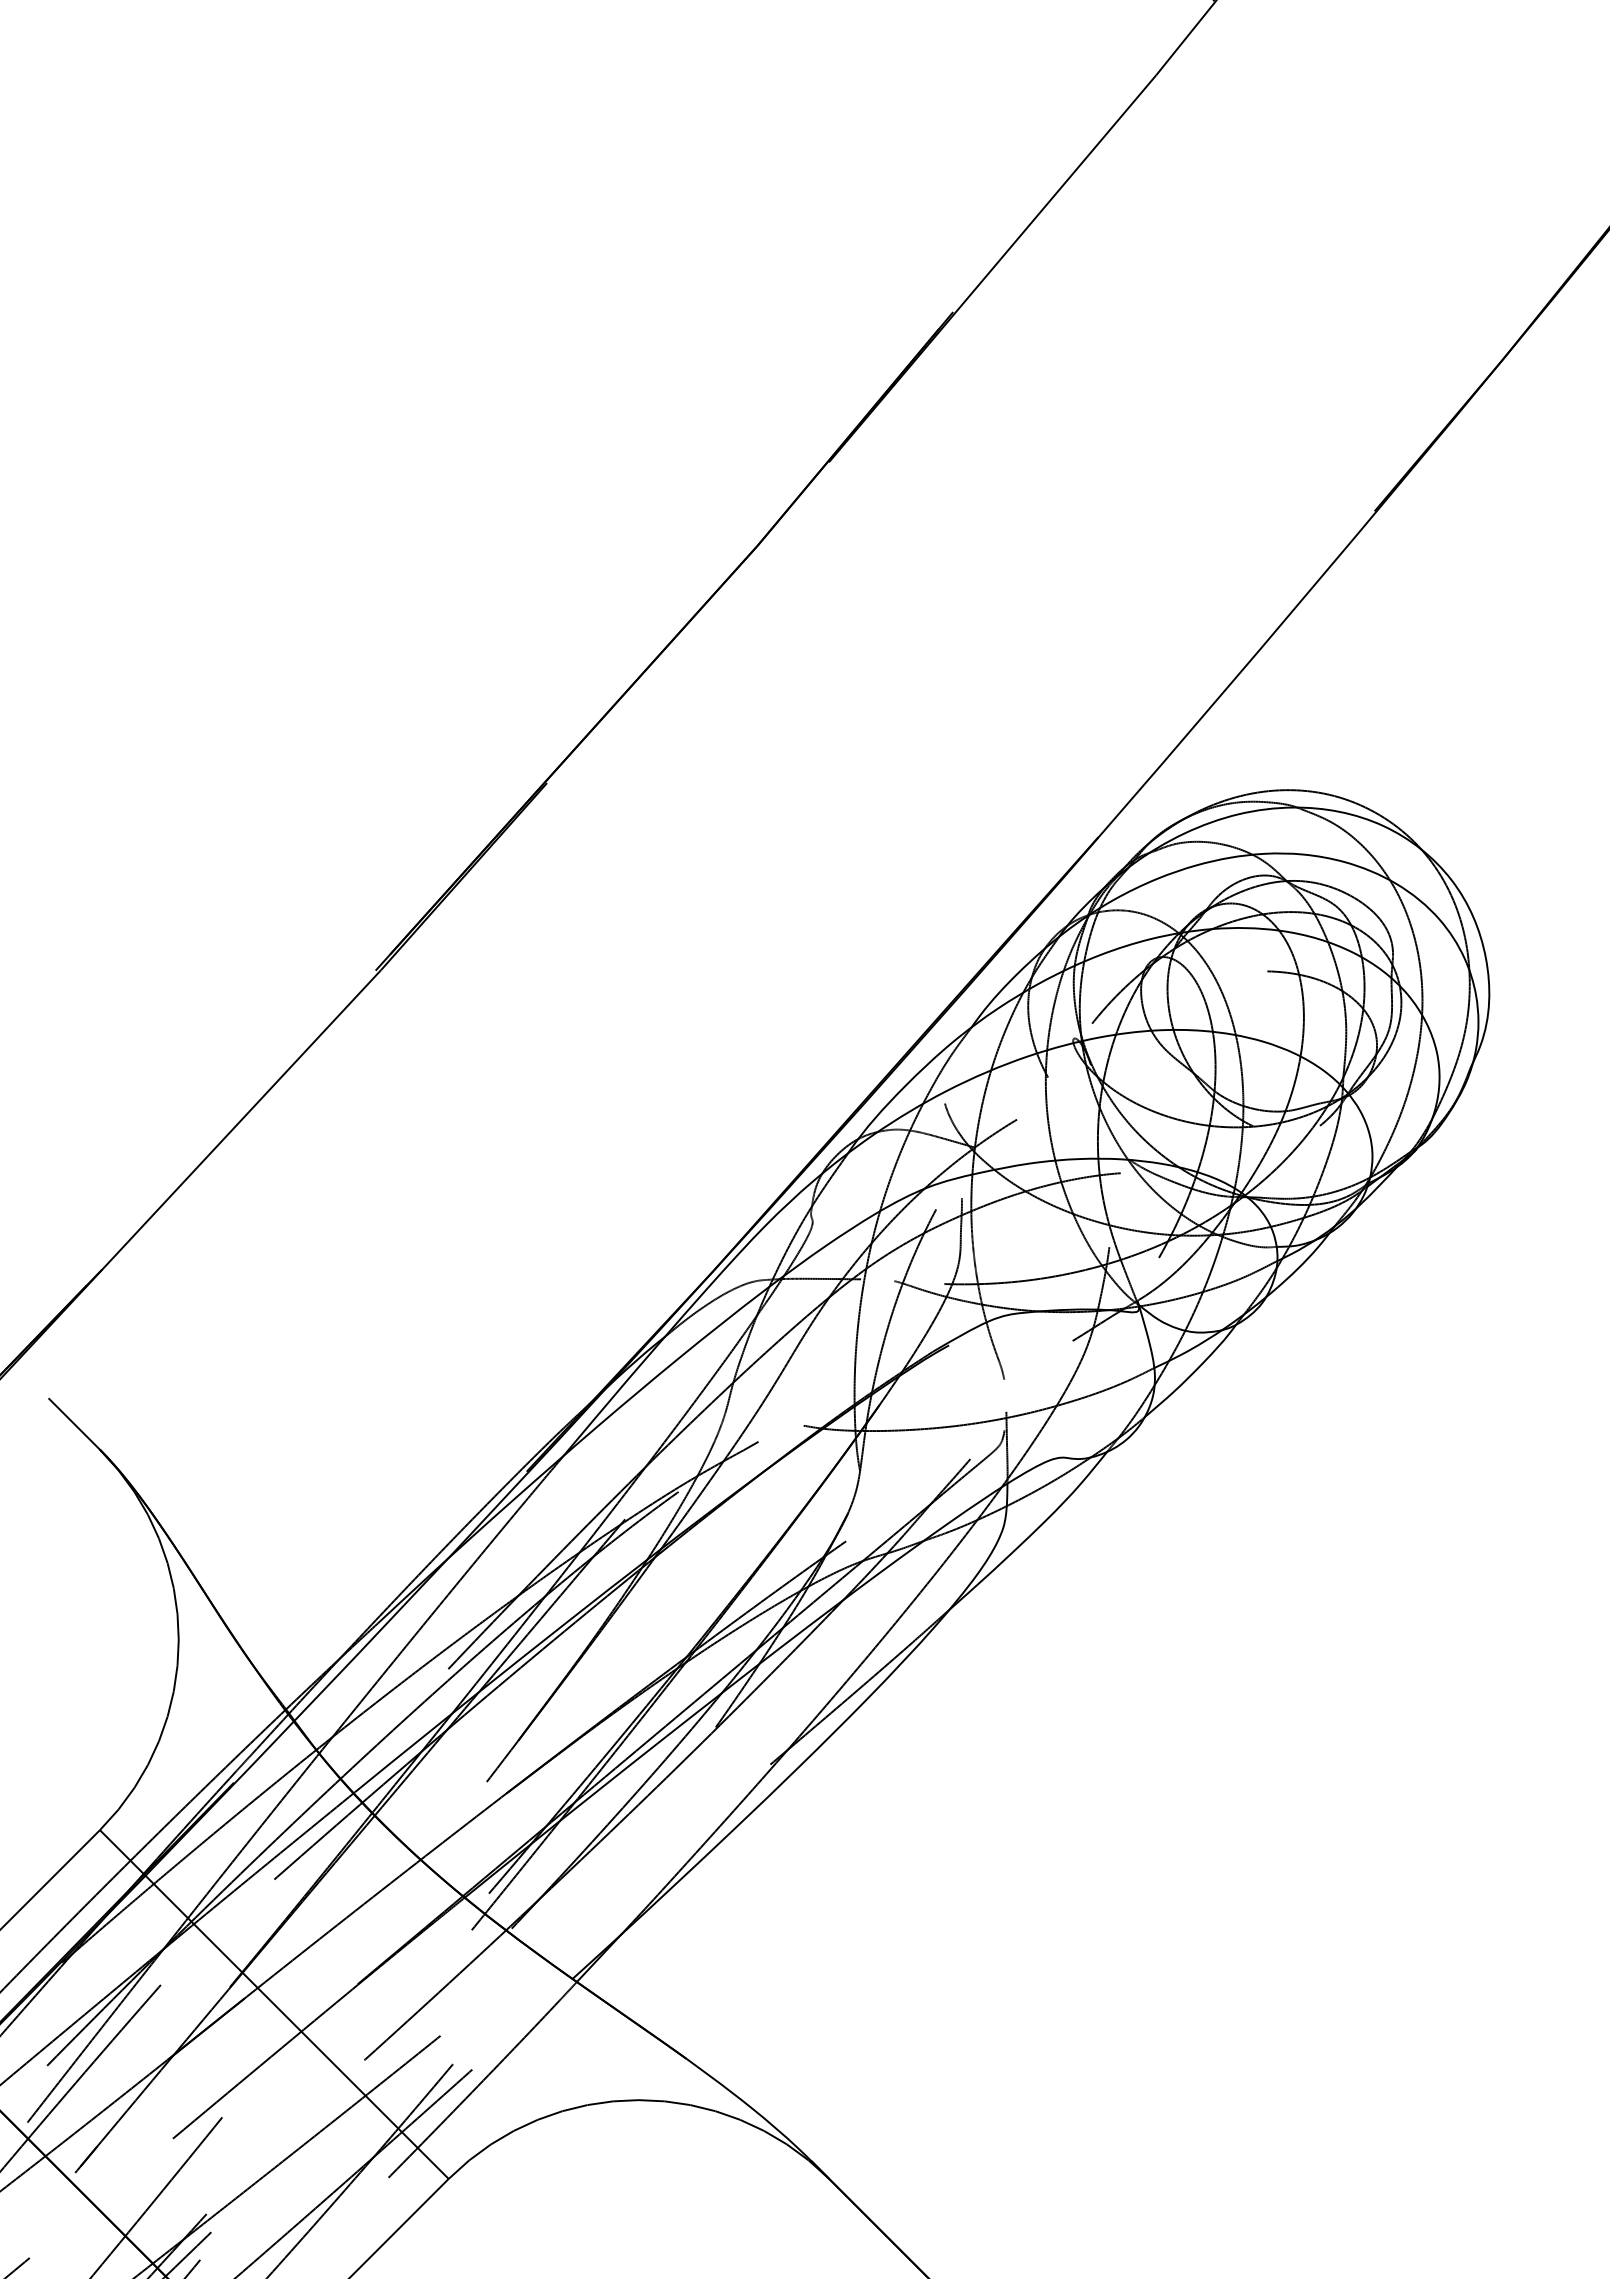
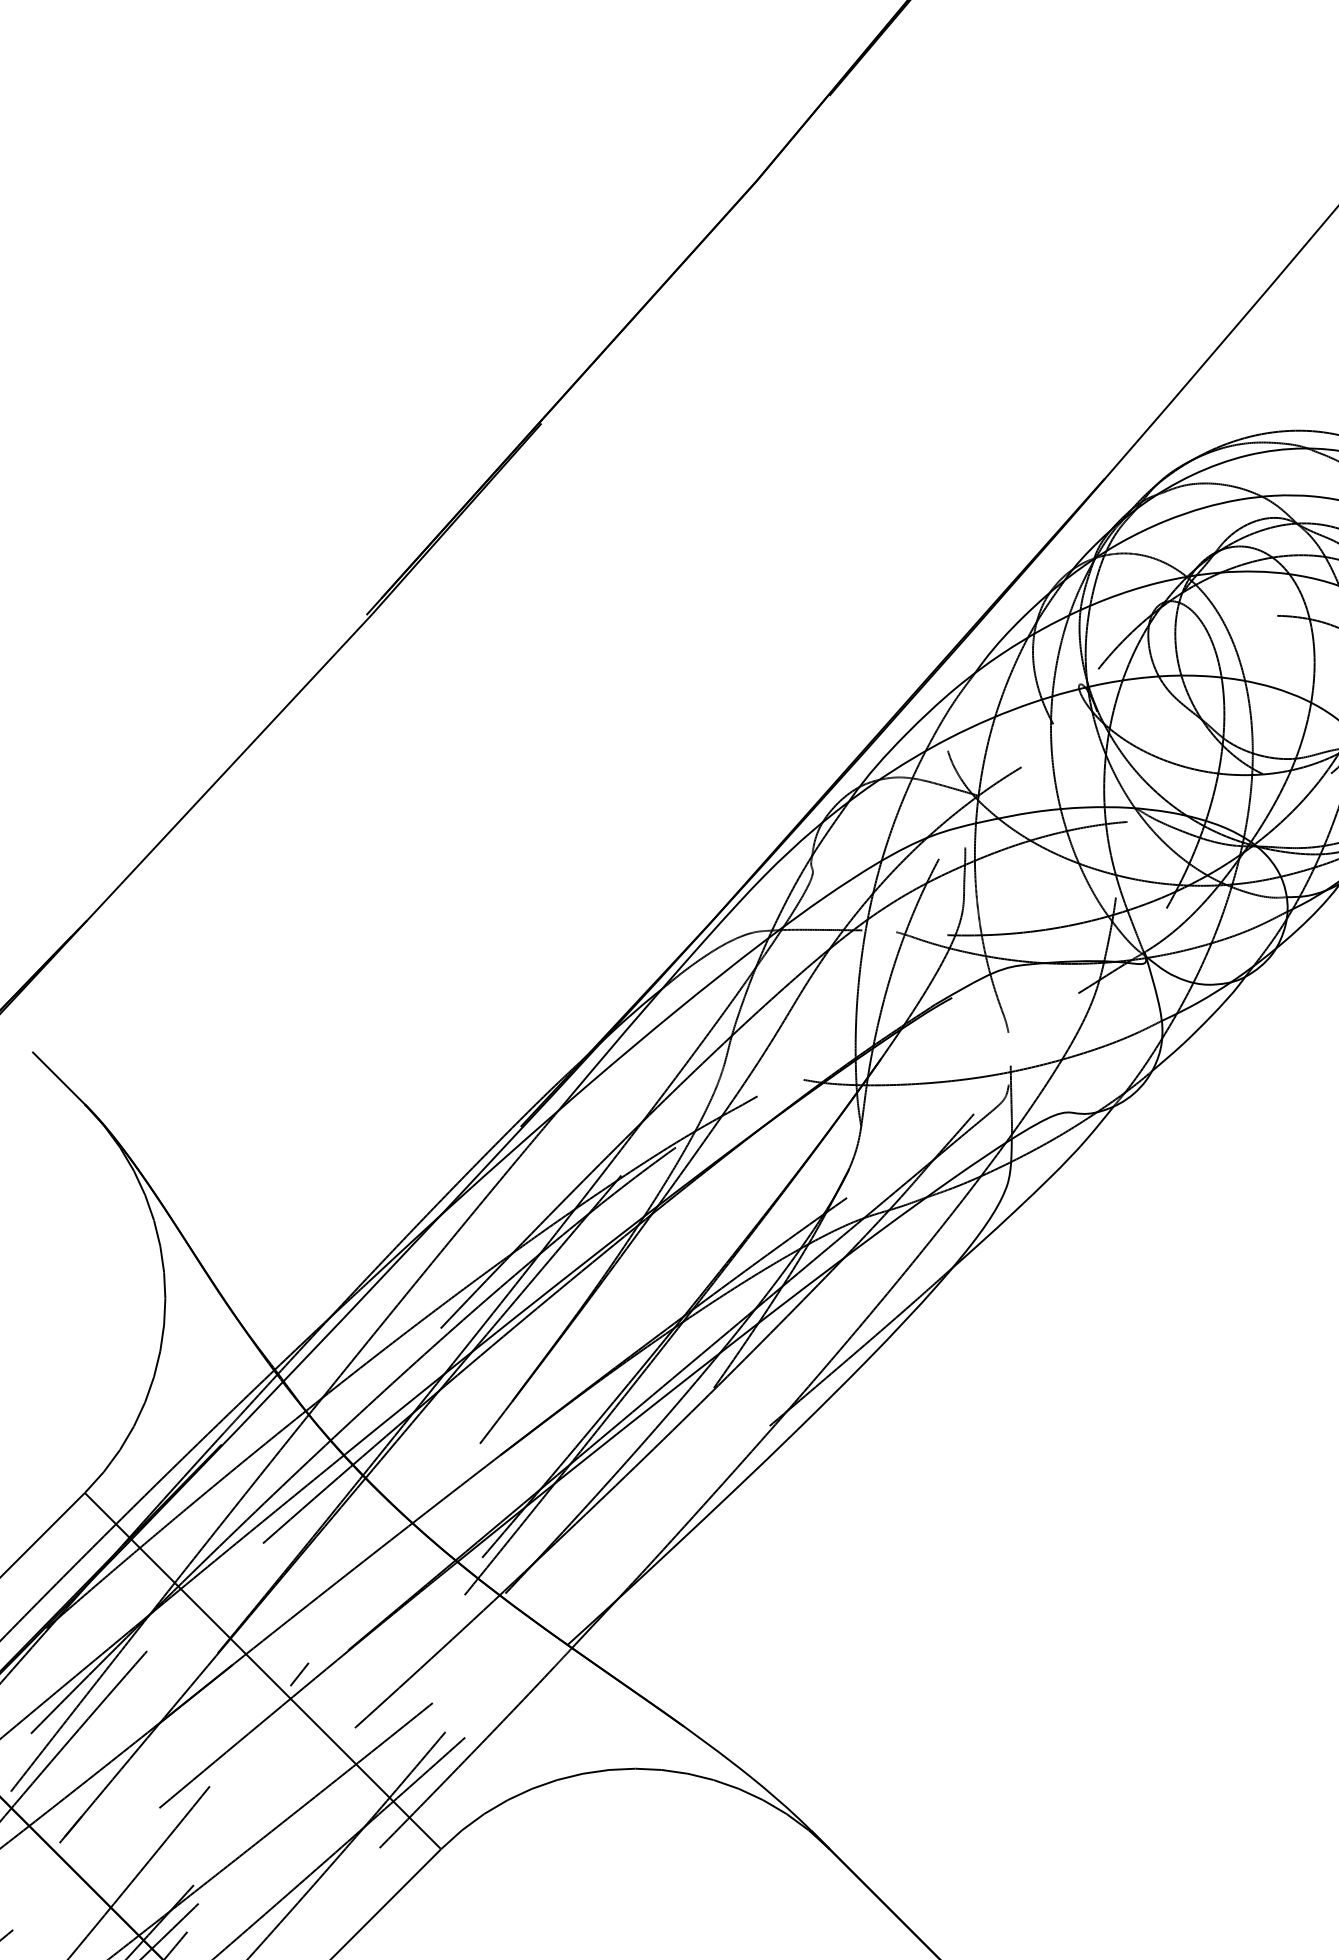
line: (310, 2007) -> (299, 1674), added

